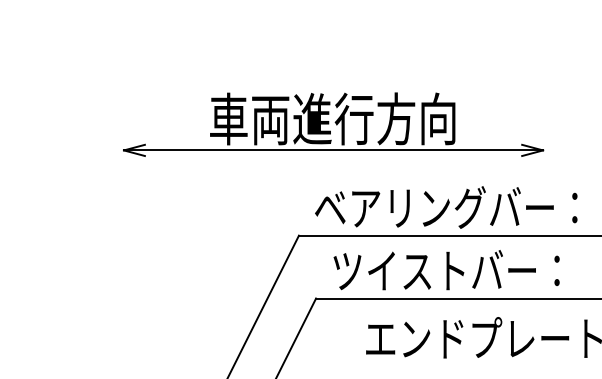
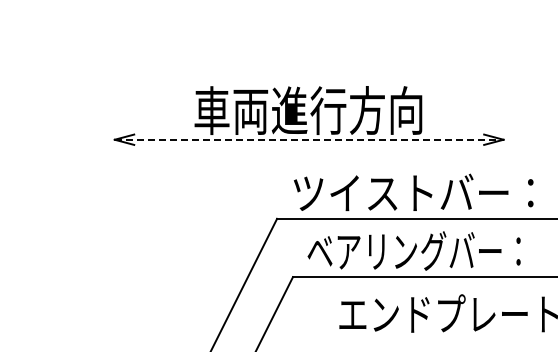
line: (333, 150) -> (309, 139), solid -> dashed
text: (445, 207) -> (413, 192), ベアリングバー： -> ツイストバー：
text: (445, 269) -> (413, 250), ツイストバー： -> ベアリングバー：

